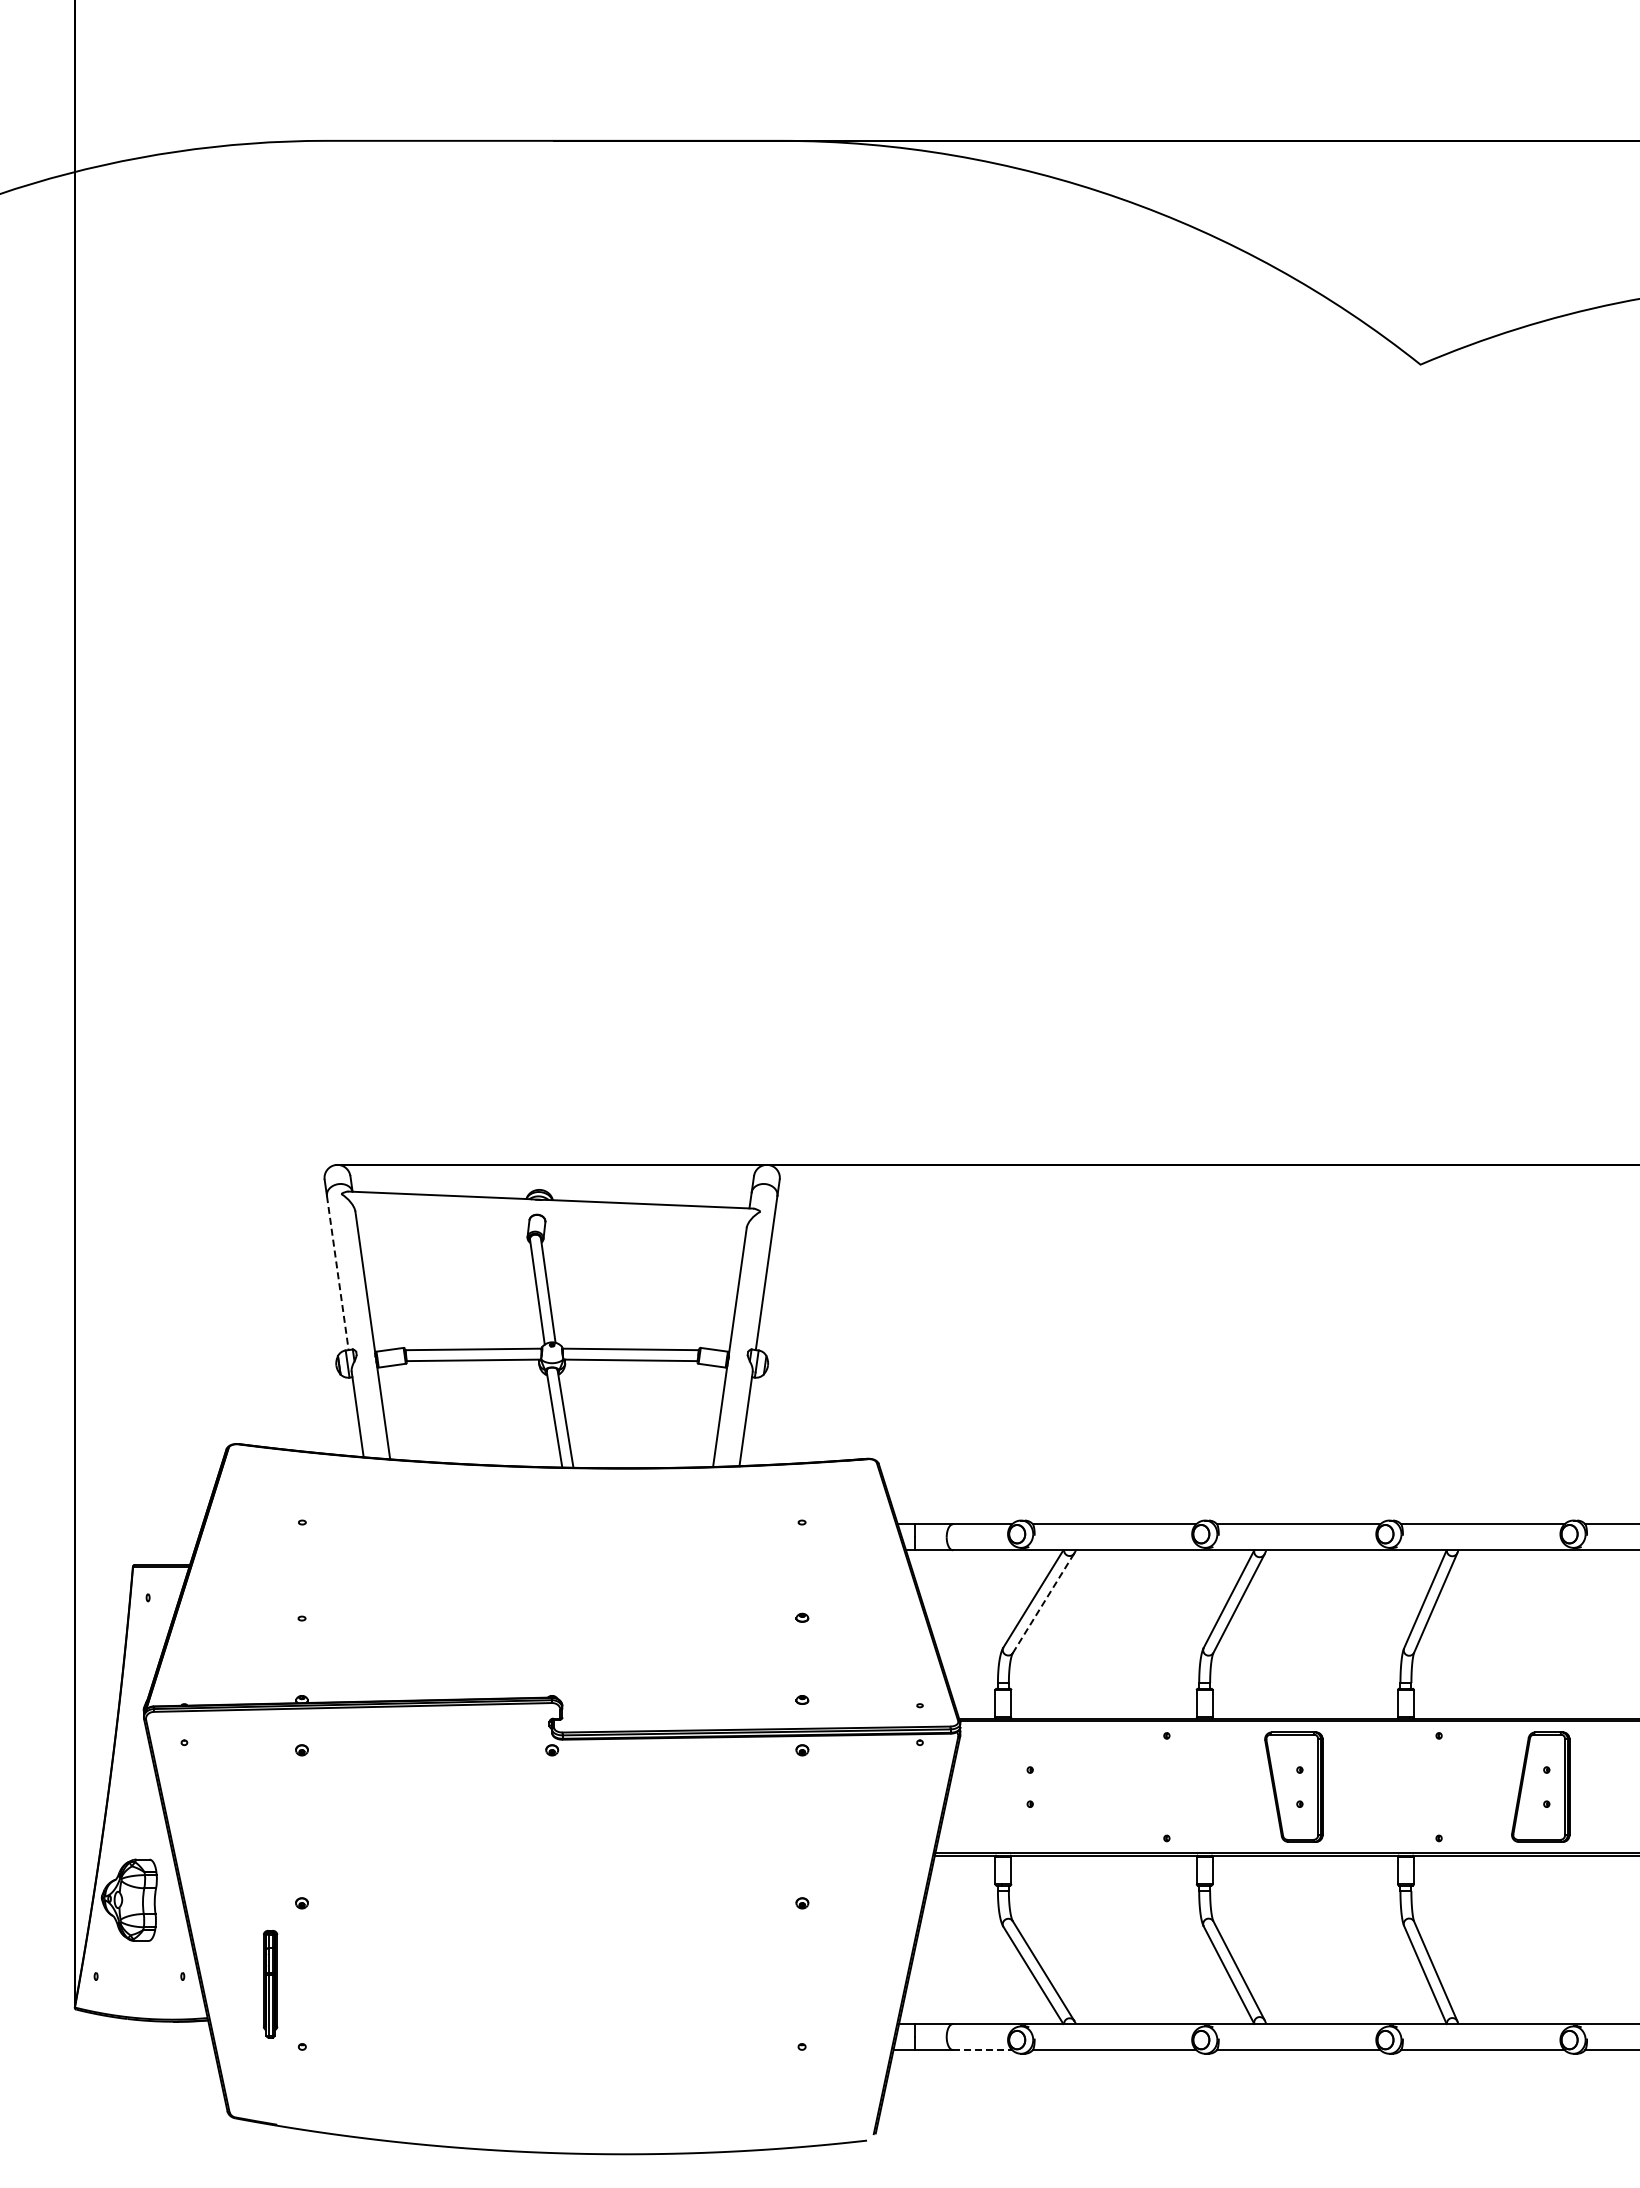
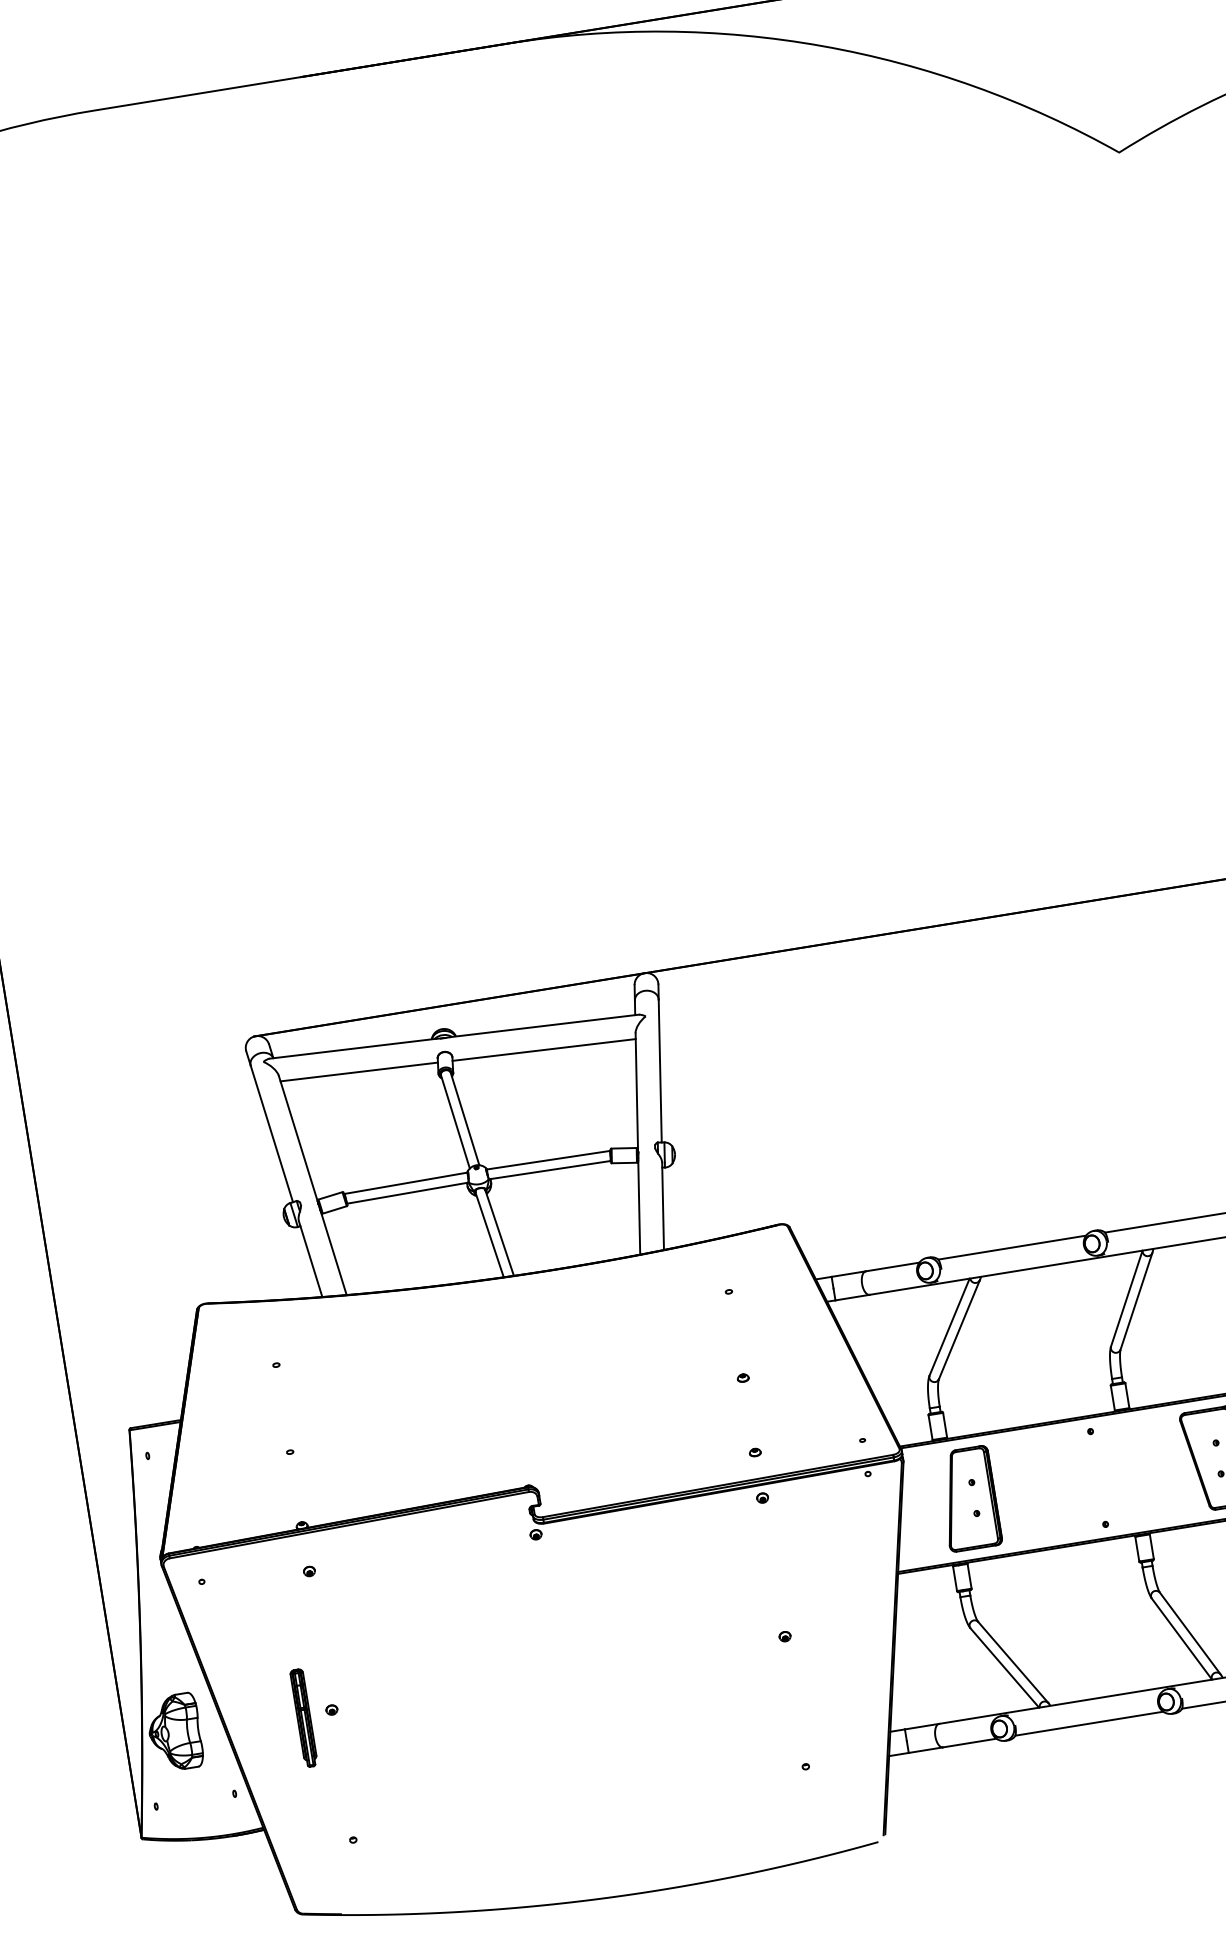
line: (442, 1221) -> (359, 1071), added
line: (644, 1229) -> (543, 1049), added
line: (337, 1273) -> (271, 1134), dashed -> solid
line: (1043, 1603) -> (959, 1329), dashed -> solid
part: (1023, 1786) -> (968, 1498), added
part: (270, 1984) -> (304, 1718), moved
line: (982, 2050) -> (969, 1743), dashed -> solid

